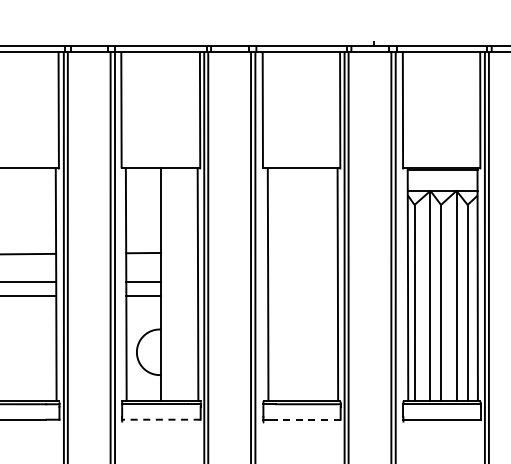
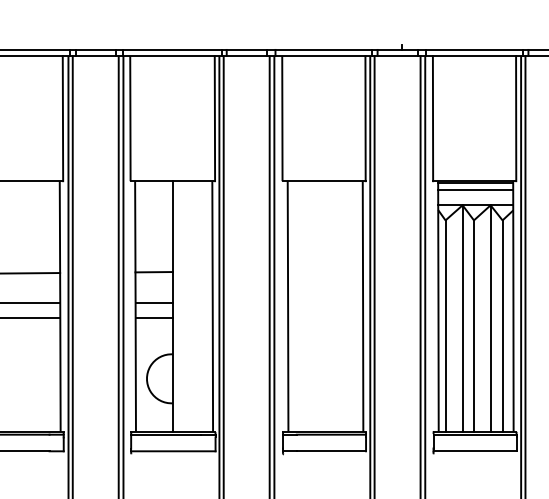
line: (442, 176) -> (475, 189), added
line: (160, 419) -> (172, 451), dashed -> solid
line: (307, 419) -> (330, 451), dashed -> solid

